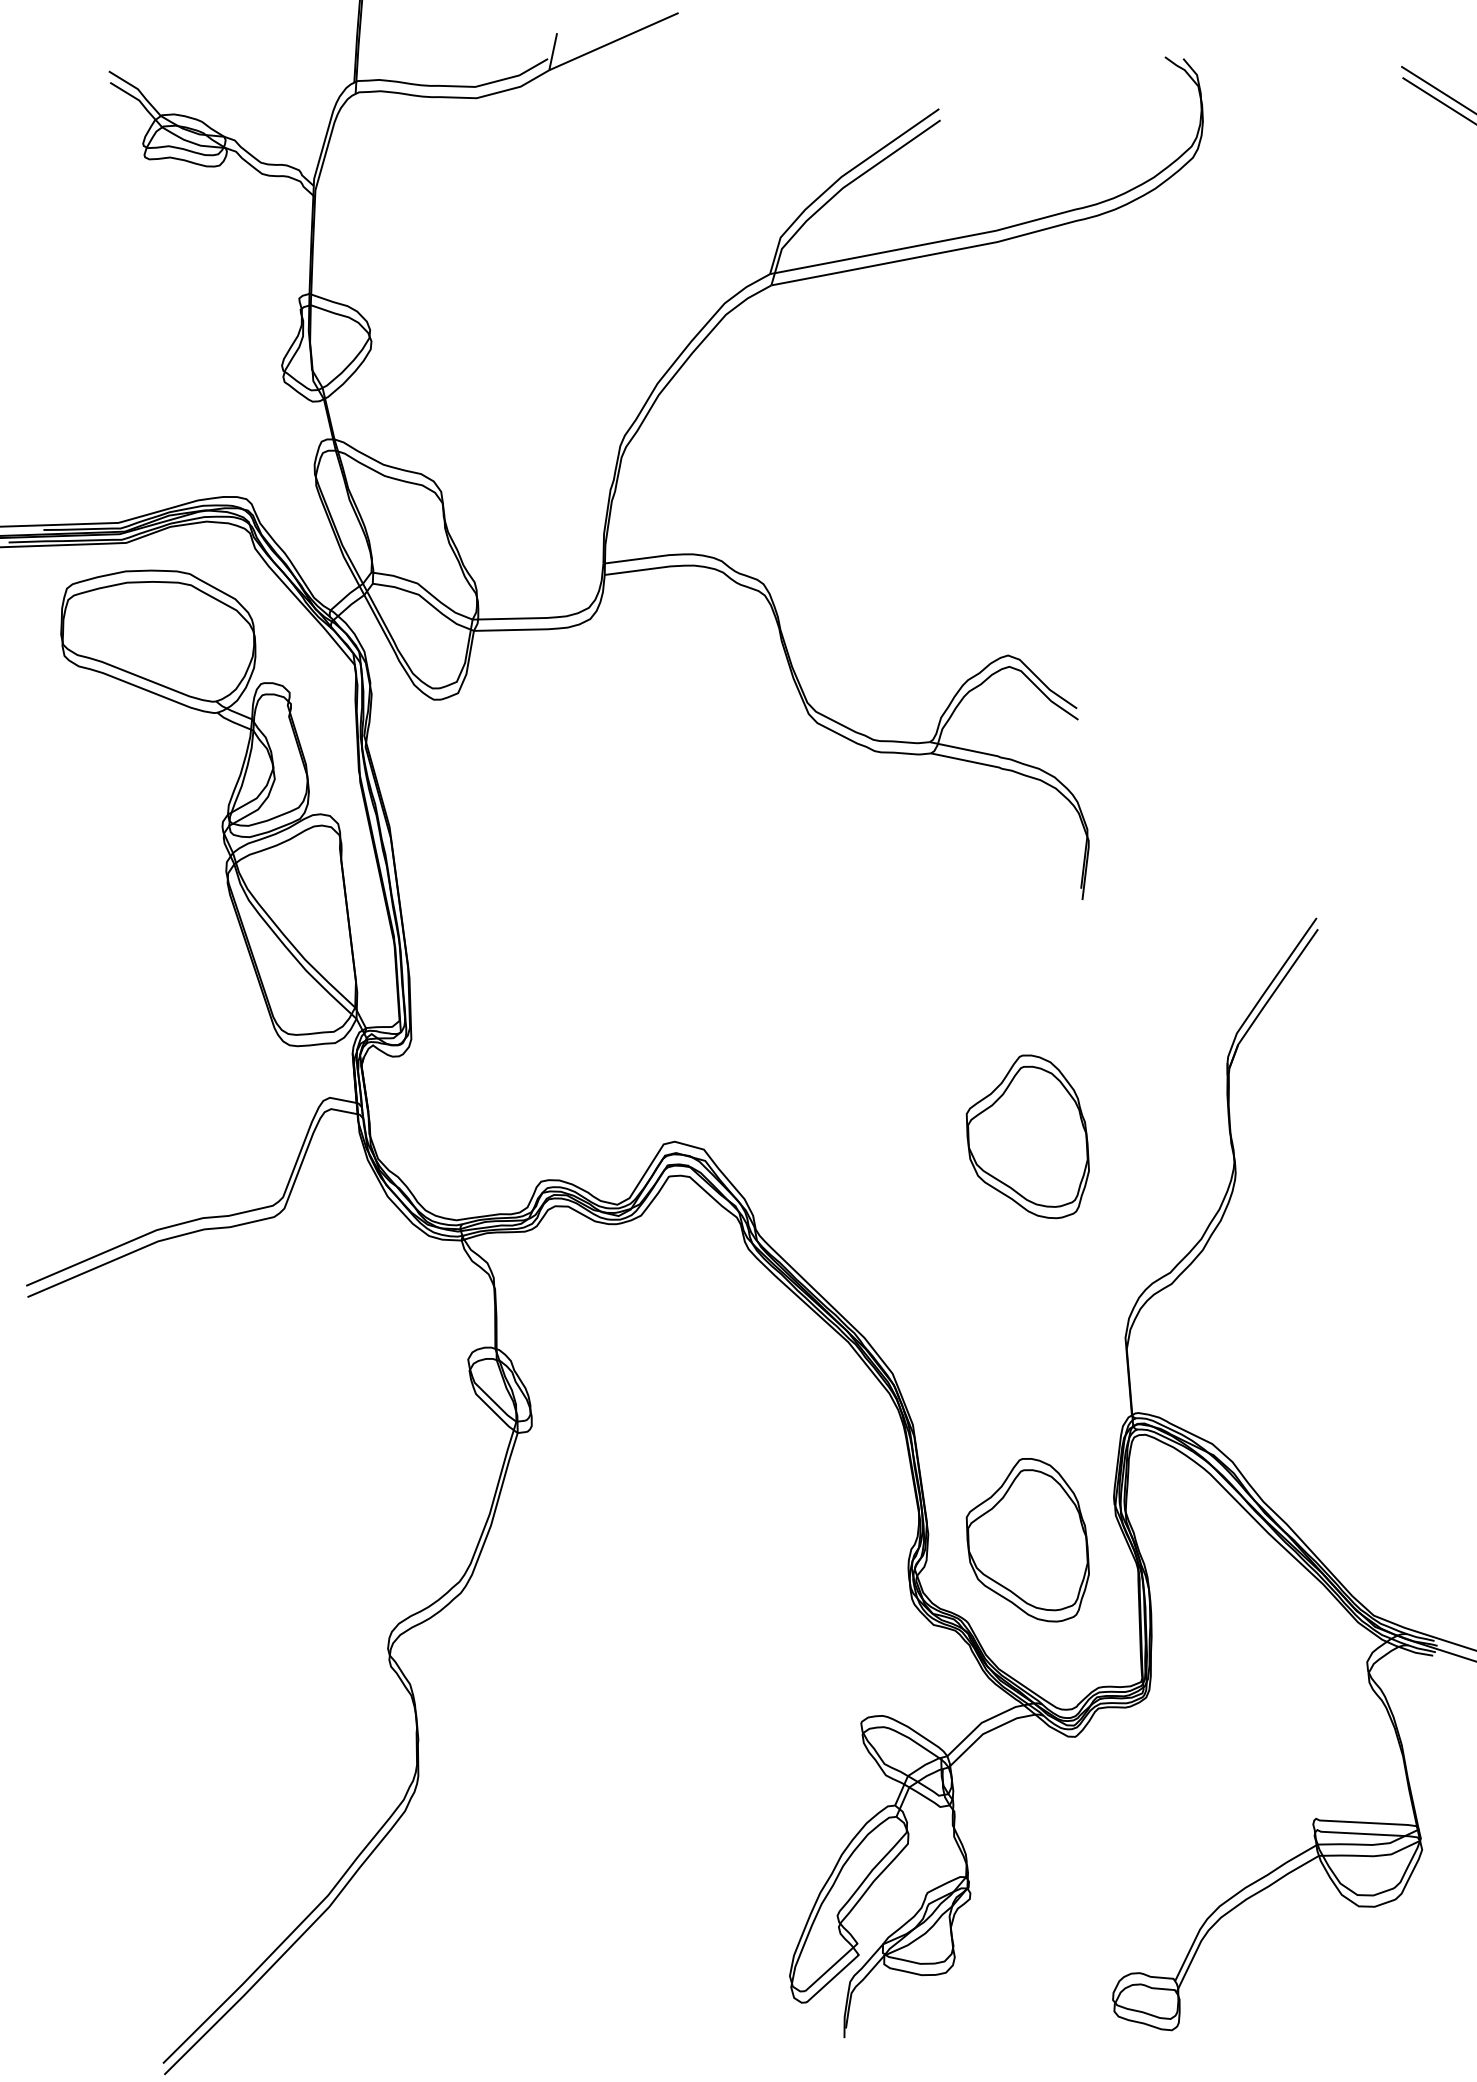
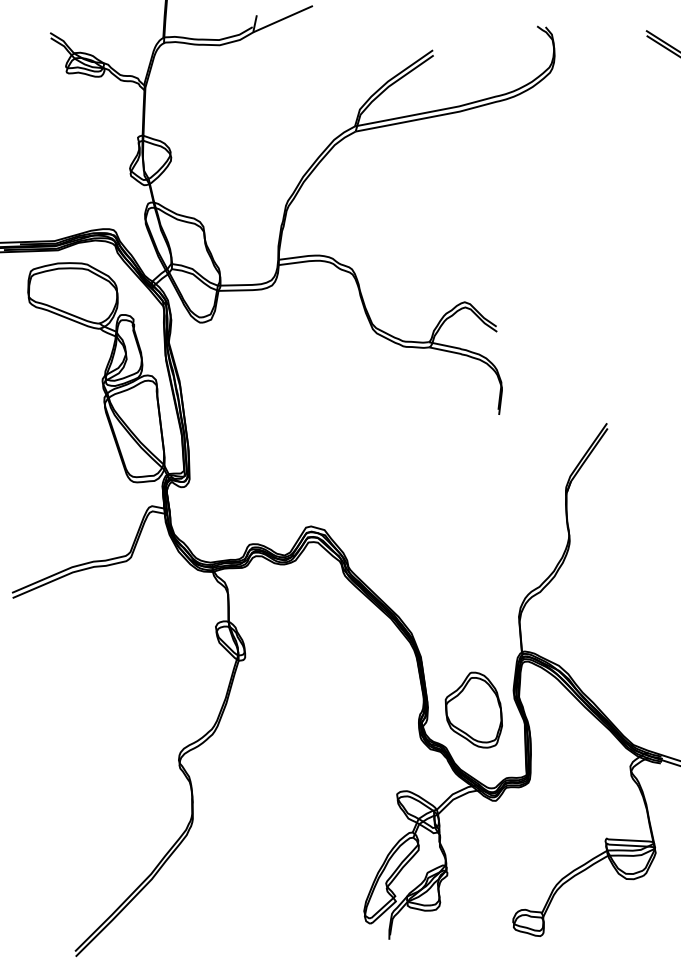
part: (1026, 1135) -> (473, 523), removed

